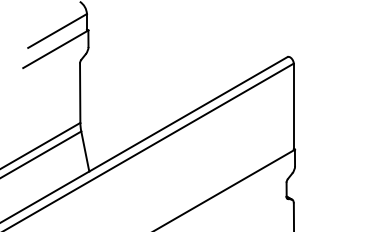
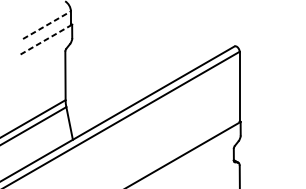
line: (57, 30) -> (46, 24), solid -> dashed
line: (55, 49) -> (45, 40), solid -> dashed

